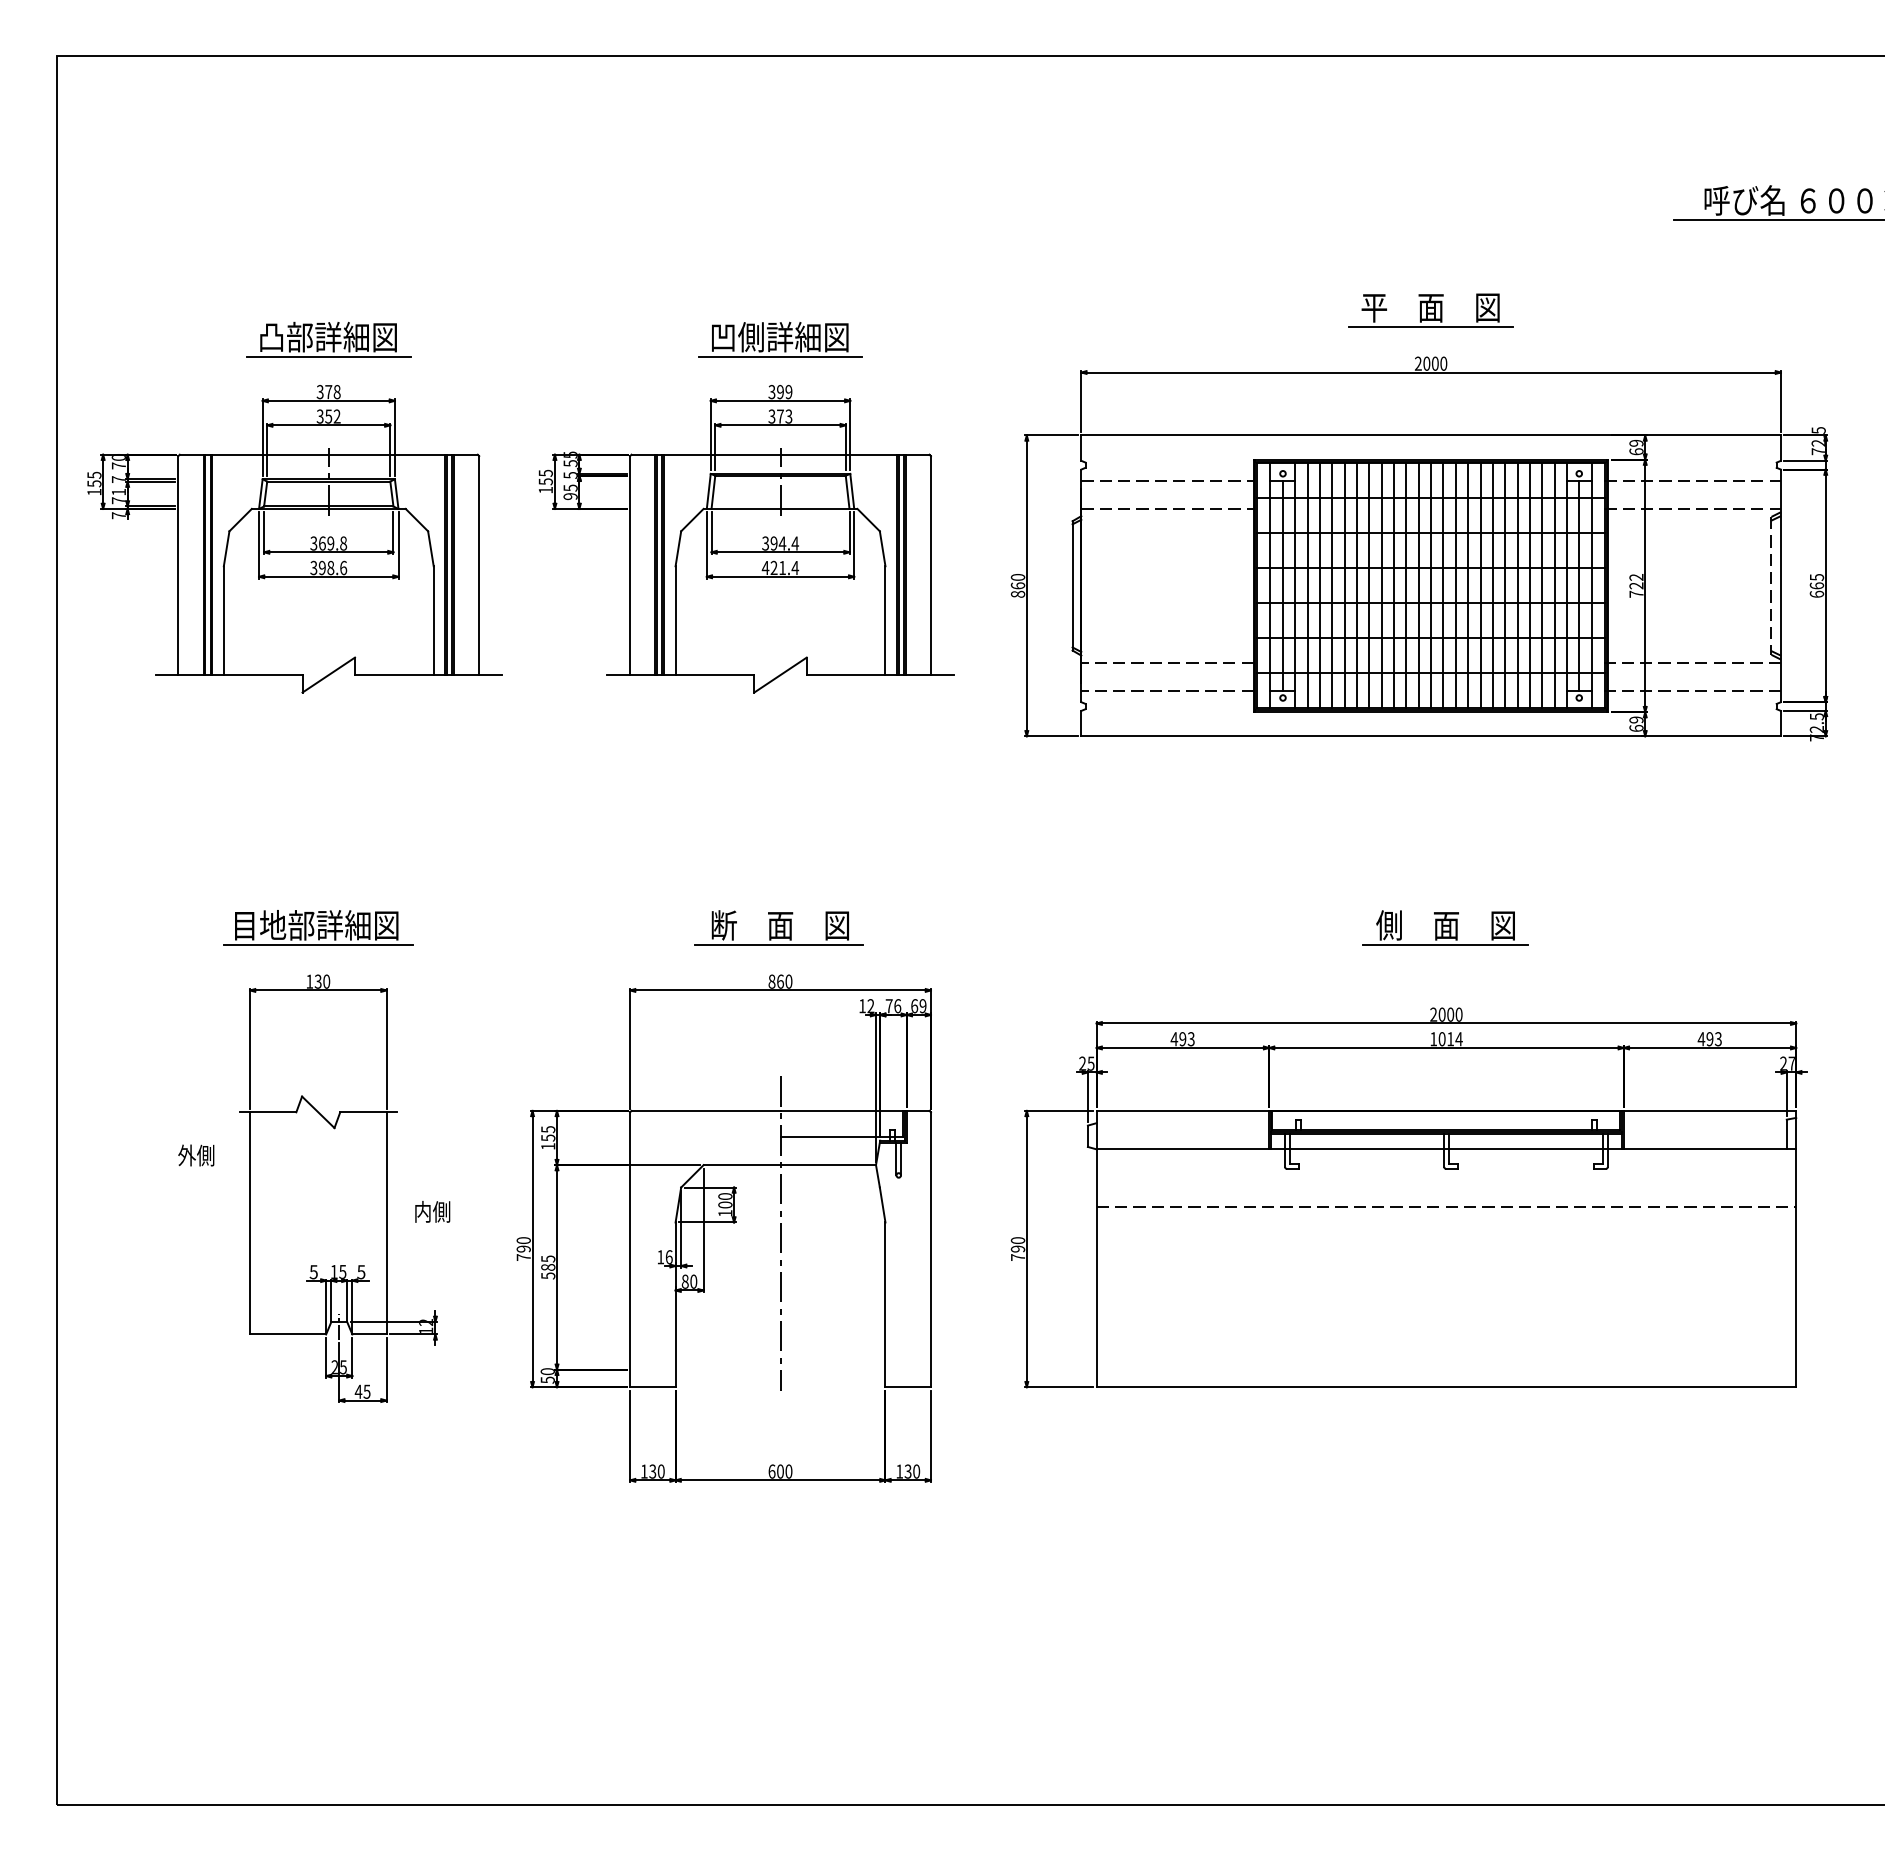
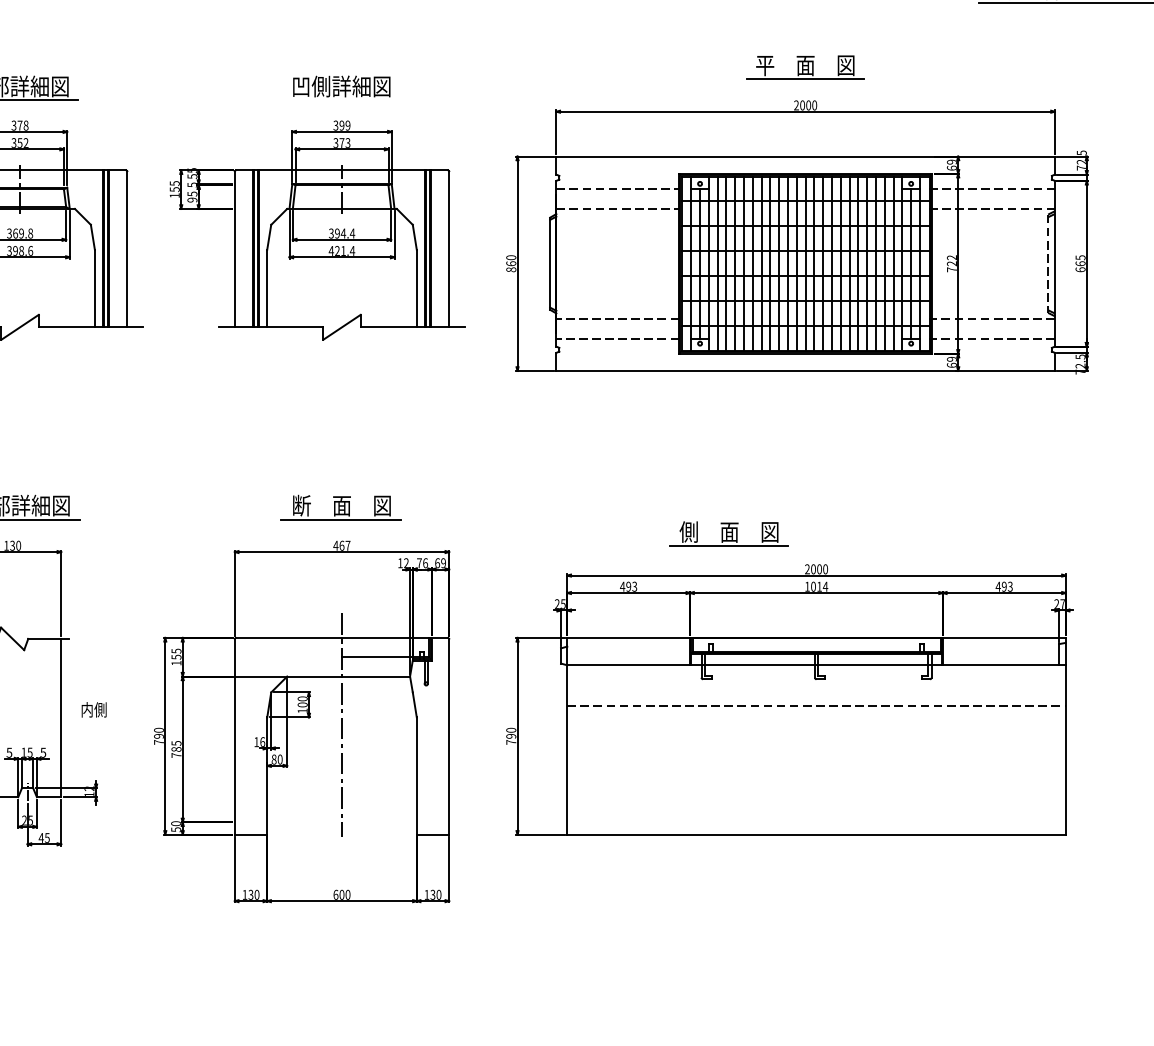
line: (780, 356) -> (342, 100), removed
part: (1445, 927) -> (728, 533), moved
text: (780, 981) -> (342, 545), 860 -> 467
text: (548, 1275) -> (176, 755), 585 -> 785

